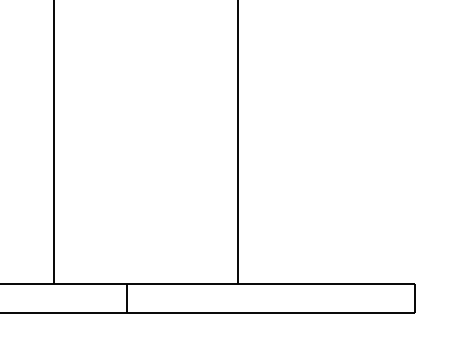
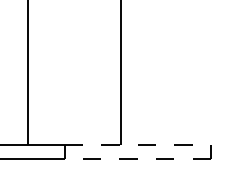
line: (272, 284) -> (138, 144), solid -> dashed
line: (270, 313) -> (137, 159), solid -> dashed

